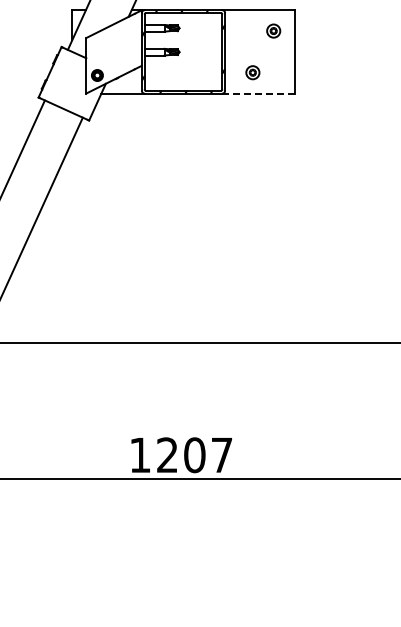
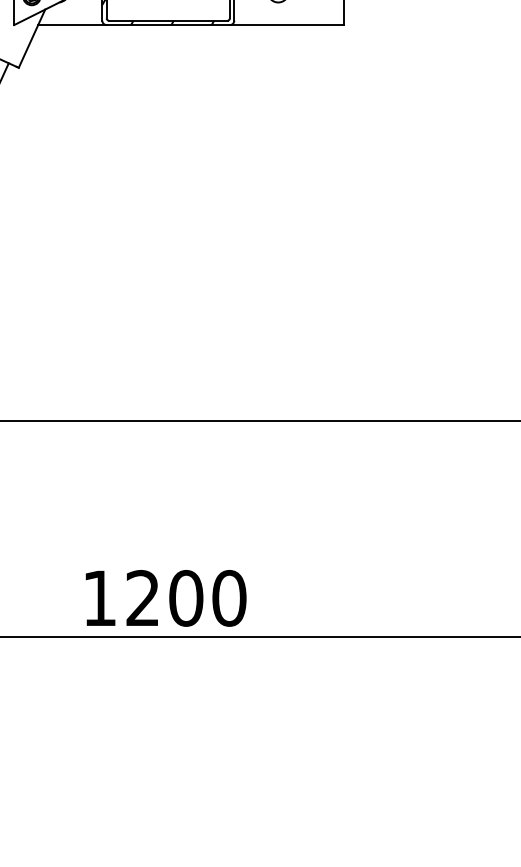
line: (257, 93) -> (285, 24), dashed -> solid
text: (221, 455) -> (228, 598), 1207 -> 1200

